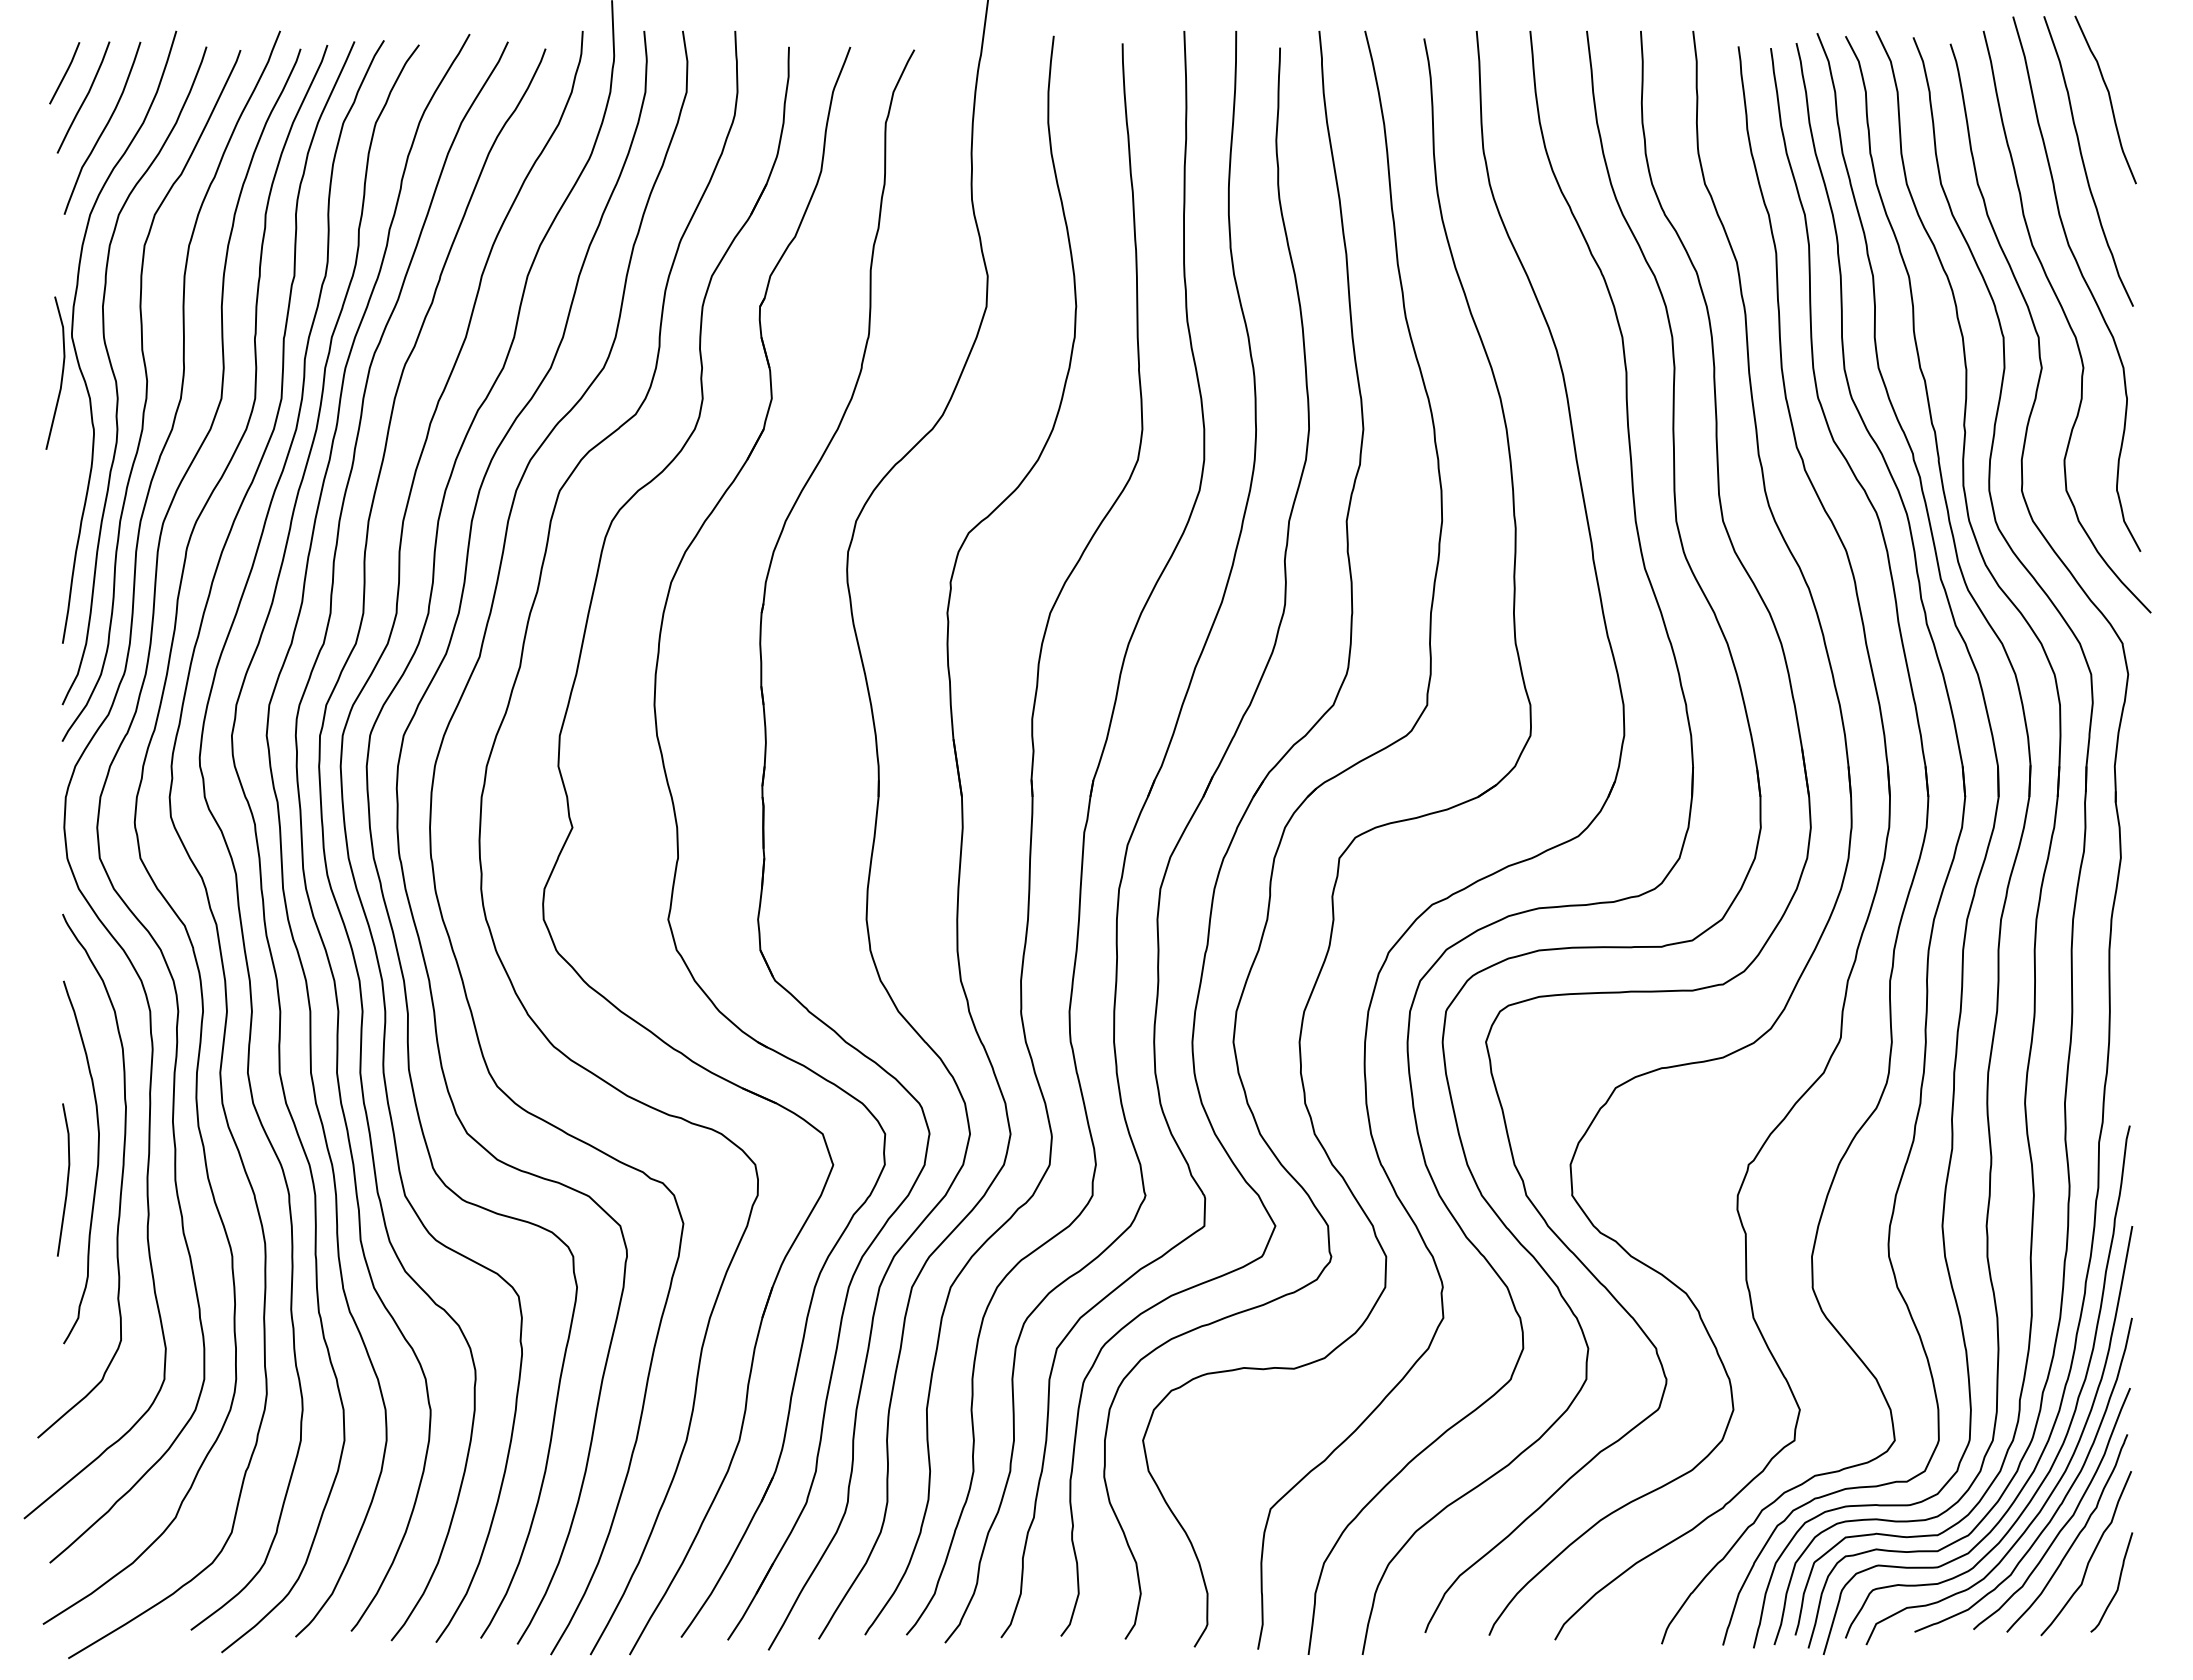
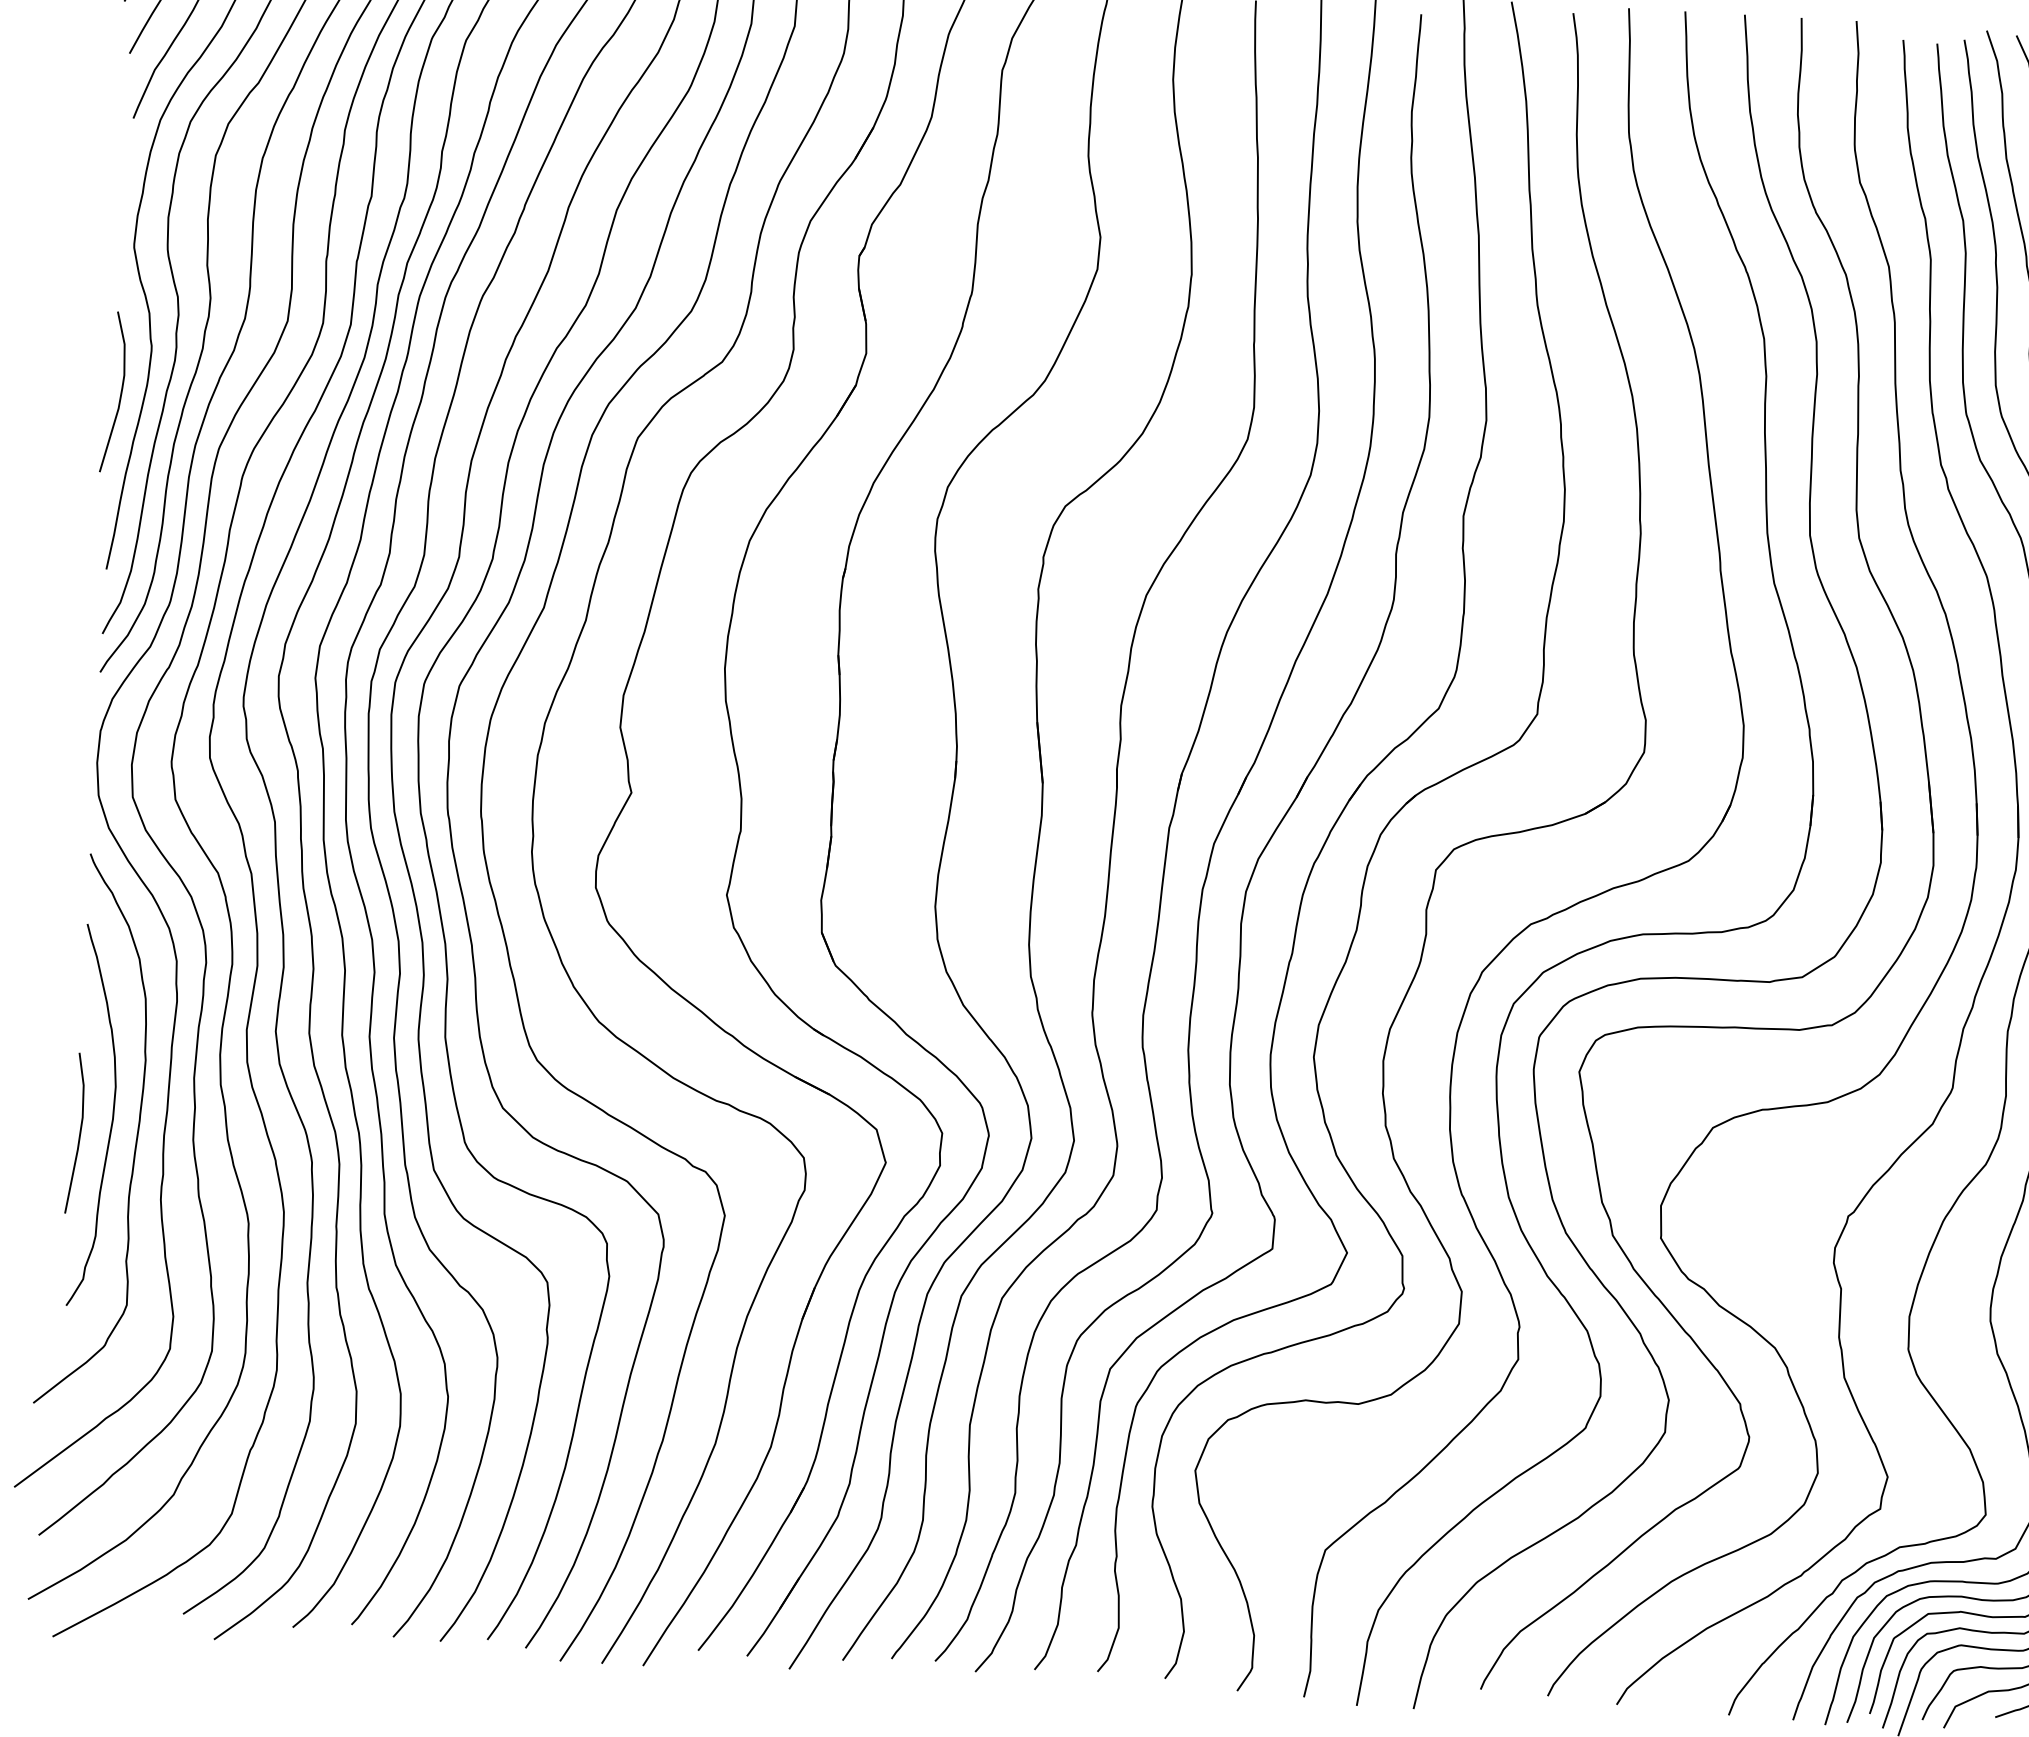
curve: (61, 373) -> (120, 392), moved

